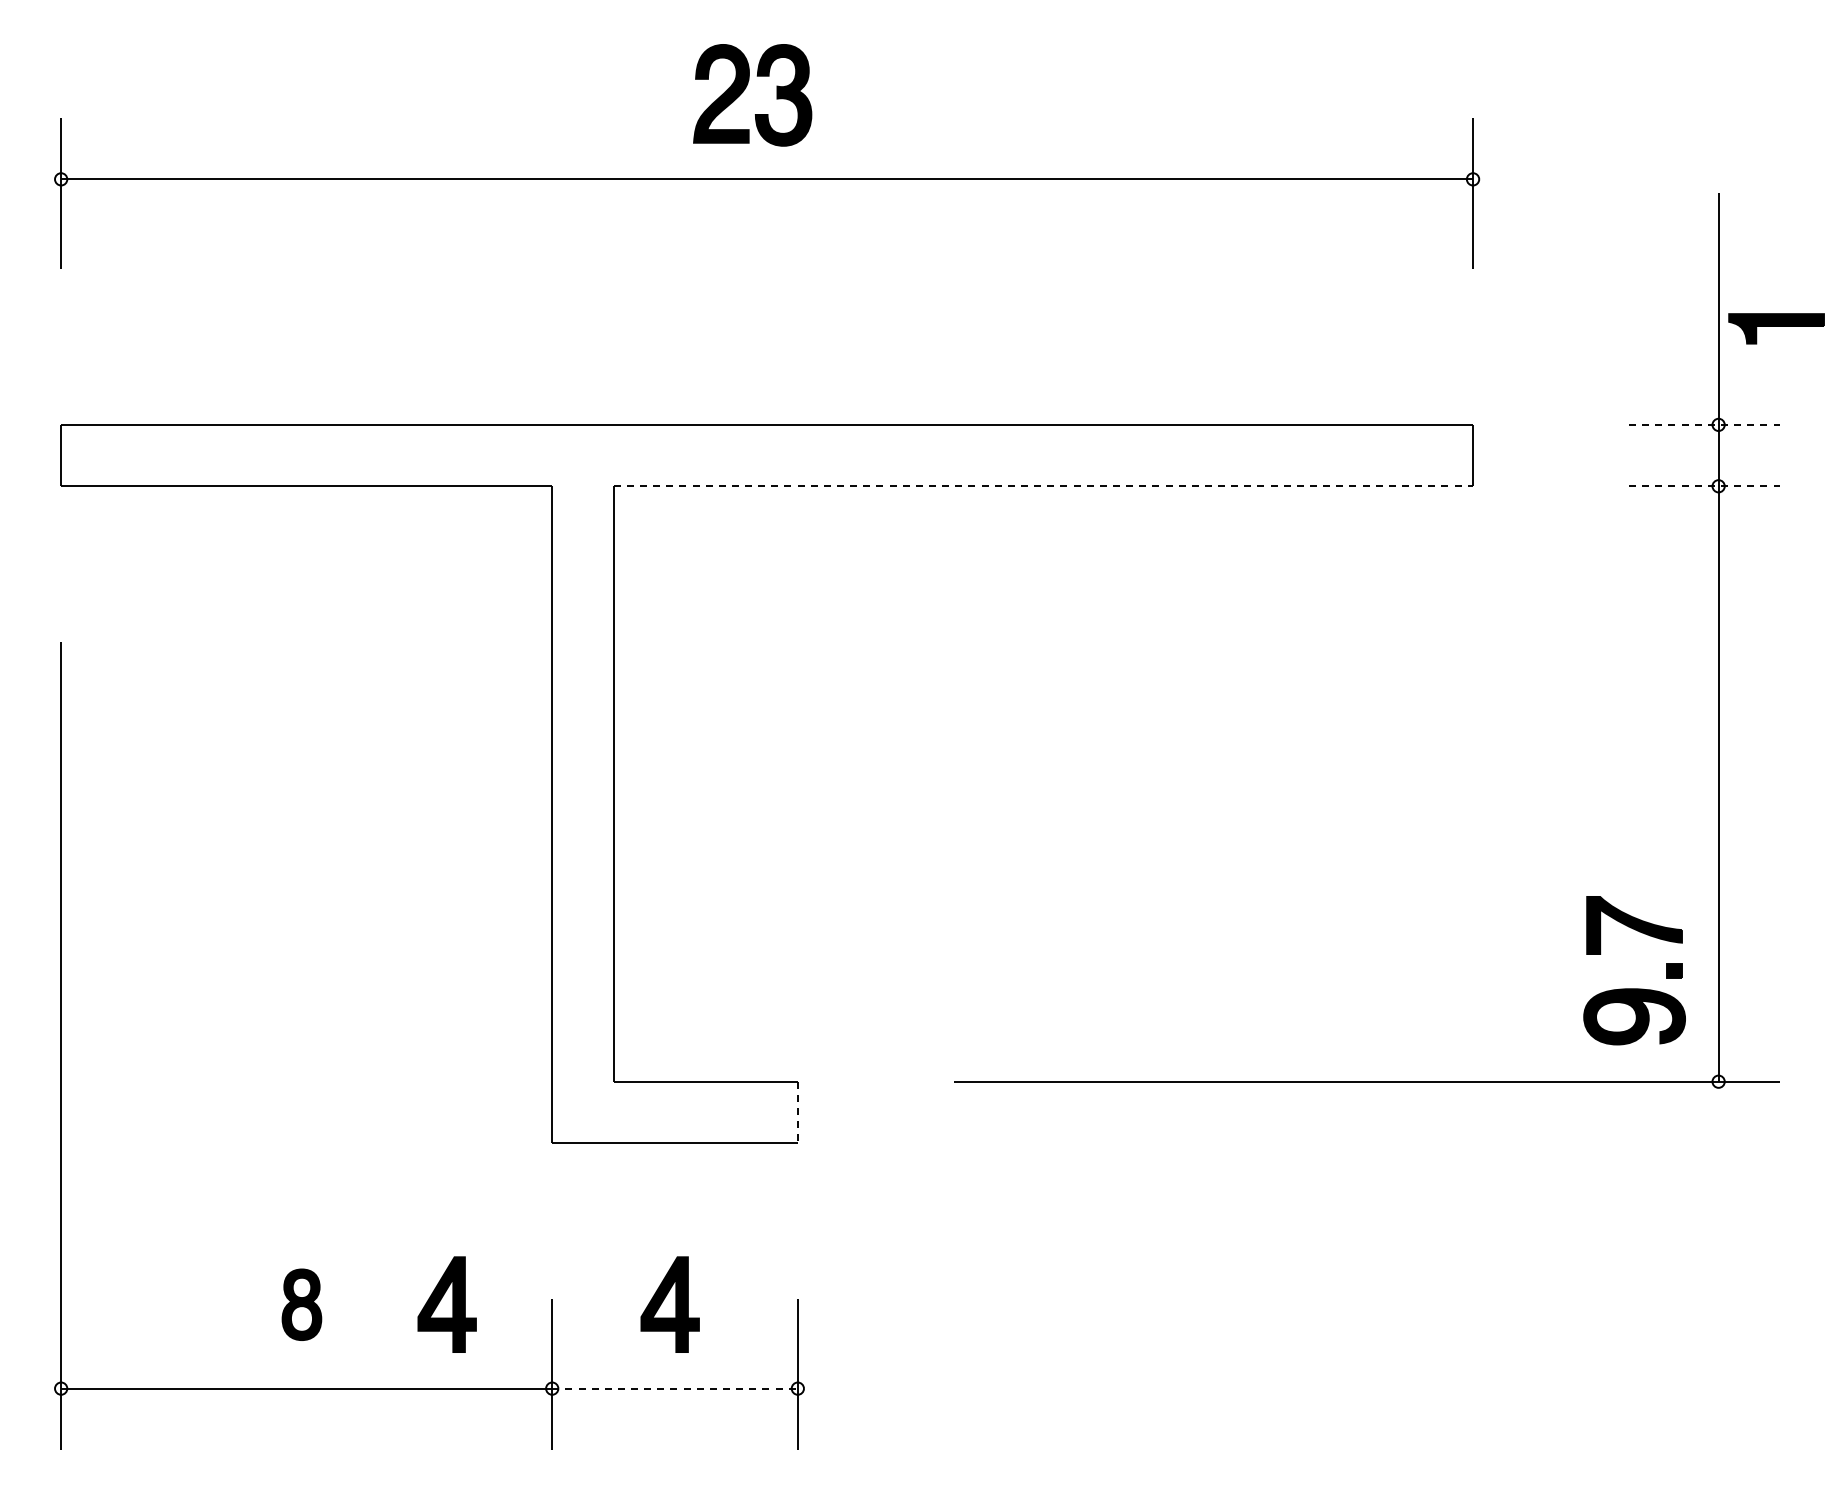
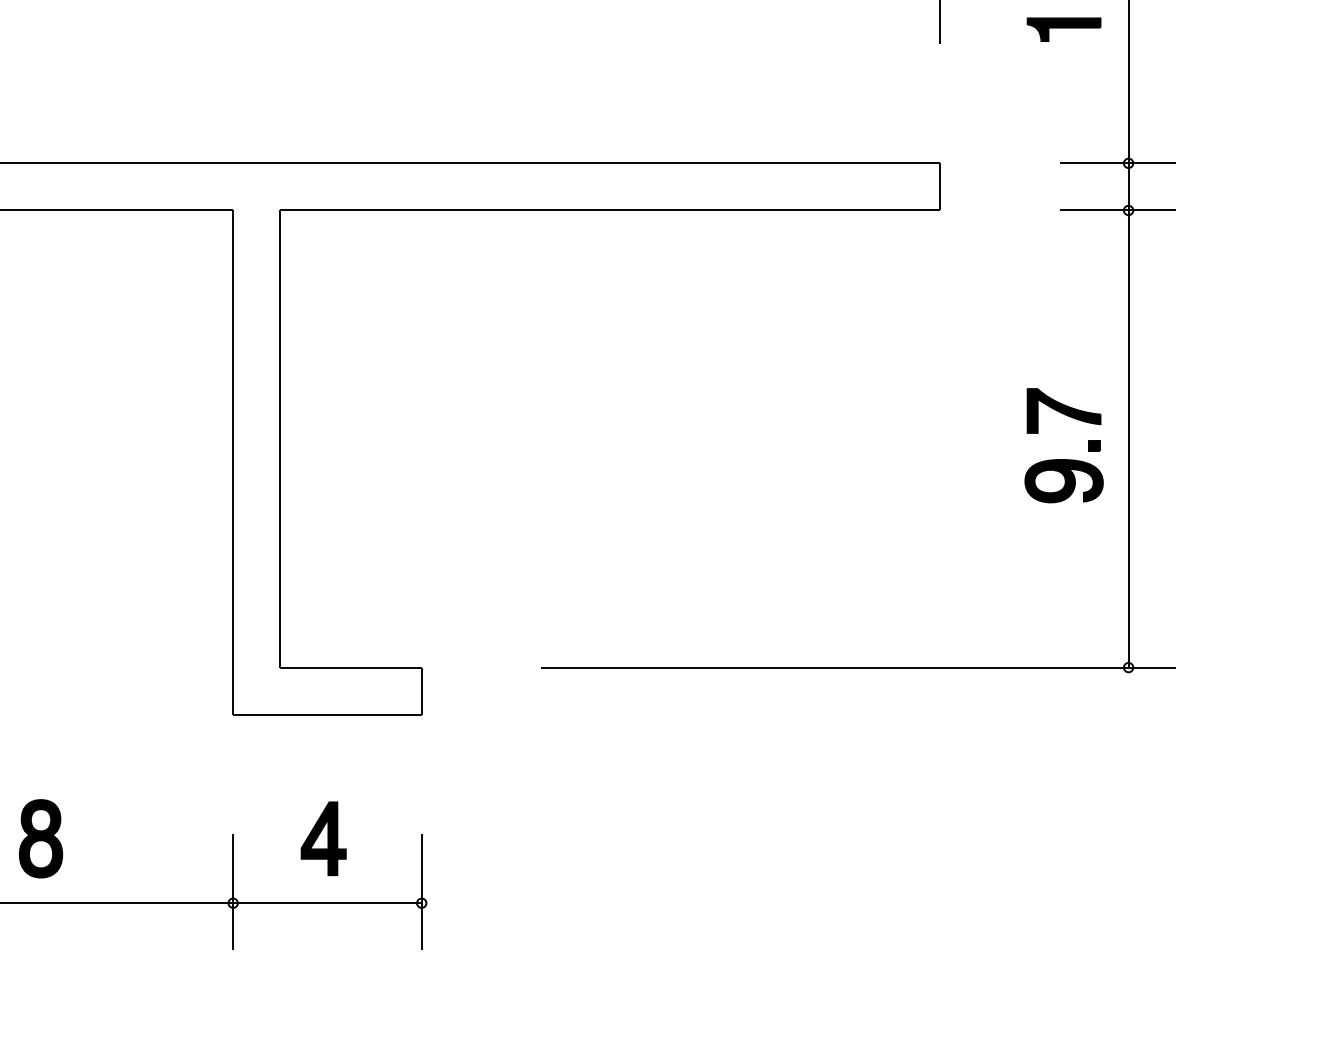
part: (1776, 328) -> (1064, 29), moved
line: (1704, 424) -> (1117, 163), dashed -> solid
line: (1043, 486) -> (610, 210), dashed -> solid
line: (1704, 486) -> (1117, 210), dashed -> solid
part: (1634, 988) -> (1064, 459), moved
line: (797, 1112) -> (421, 691), dashed -> solid
part: (301, 1304) -> (40, 838), size x1.43
part: (446, 1304) -> (152, 838), removed
line: (675, 1388) -> (327, 903), dashed -> solid

